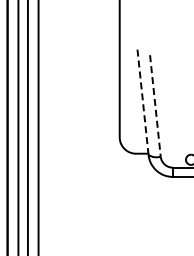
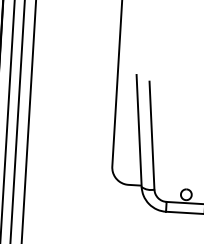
line: (143, 102) -> (139, 131), dashed -> solid
line: (155, 106) -> (152, 136), dashed -> solid

